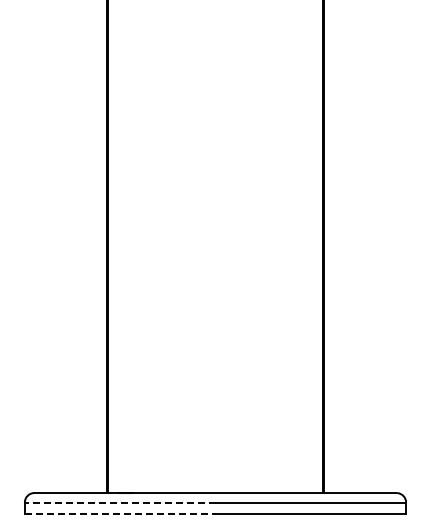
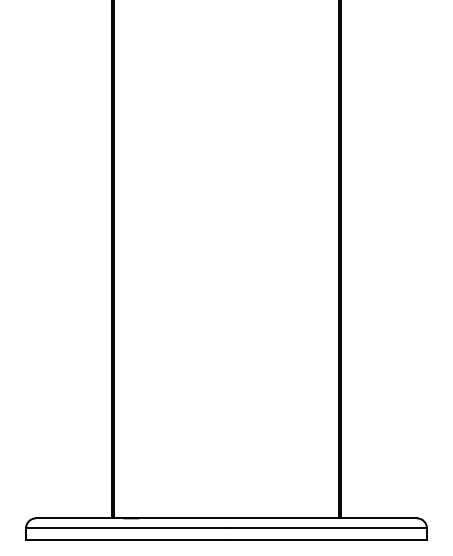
line: (119, 502) -> (125, 528), dashed -> solid
line: (120, 514) -> (126, 540), dashed -> solid

